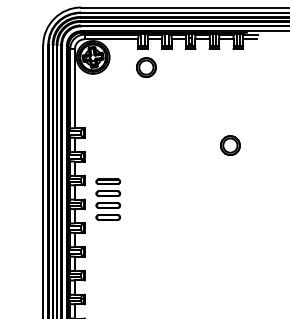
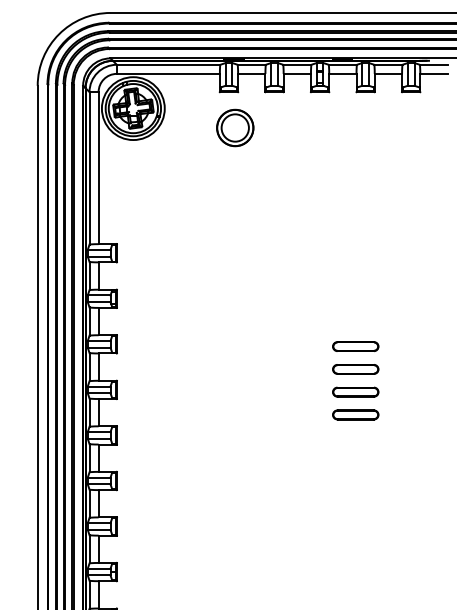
part: (230, 145) -> (396, 277), removed
part: (108, 199) -> (356, 380), moved

